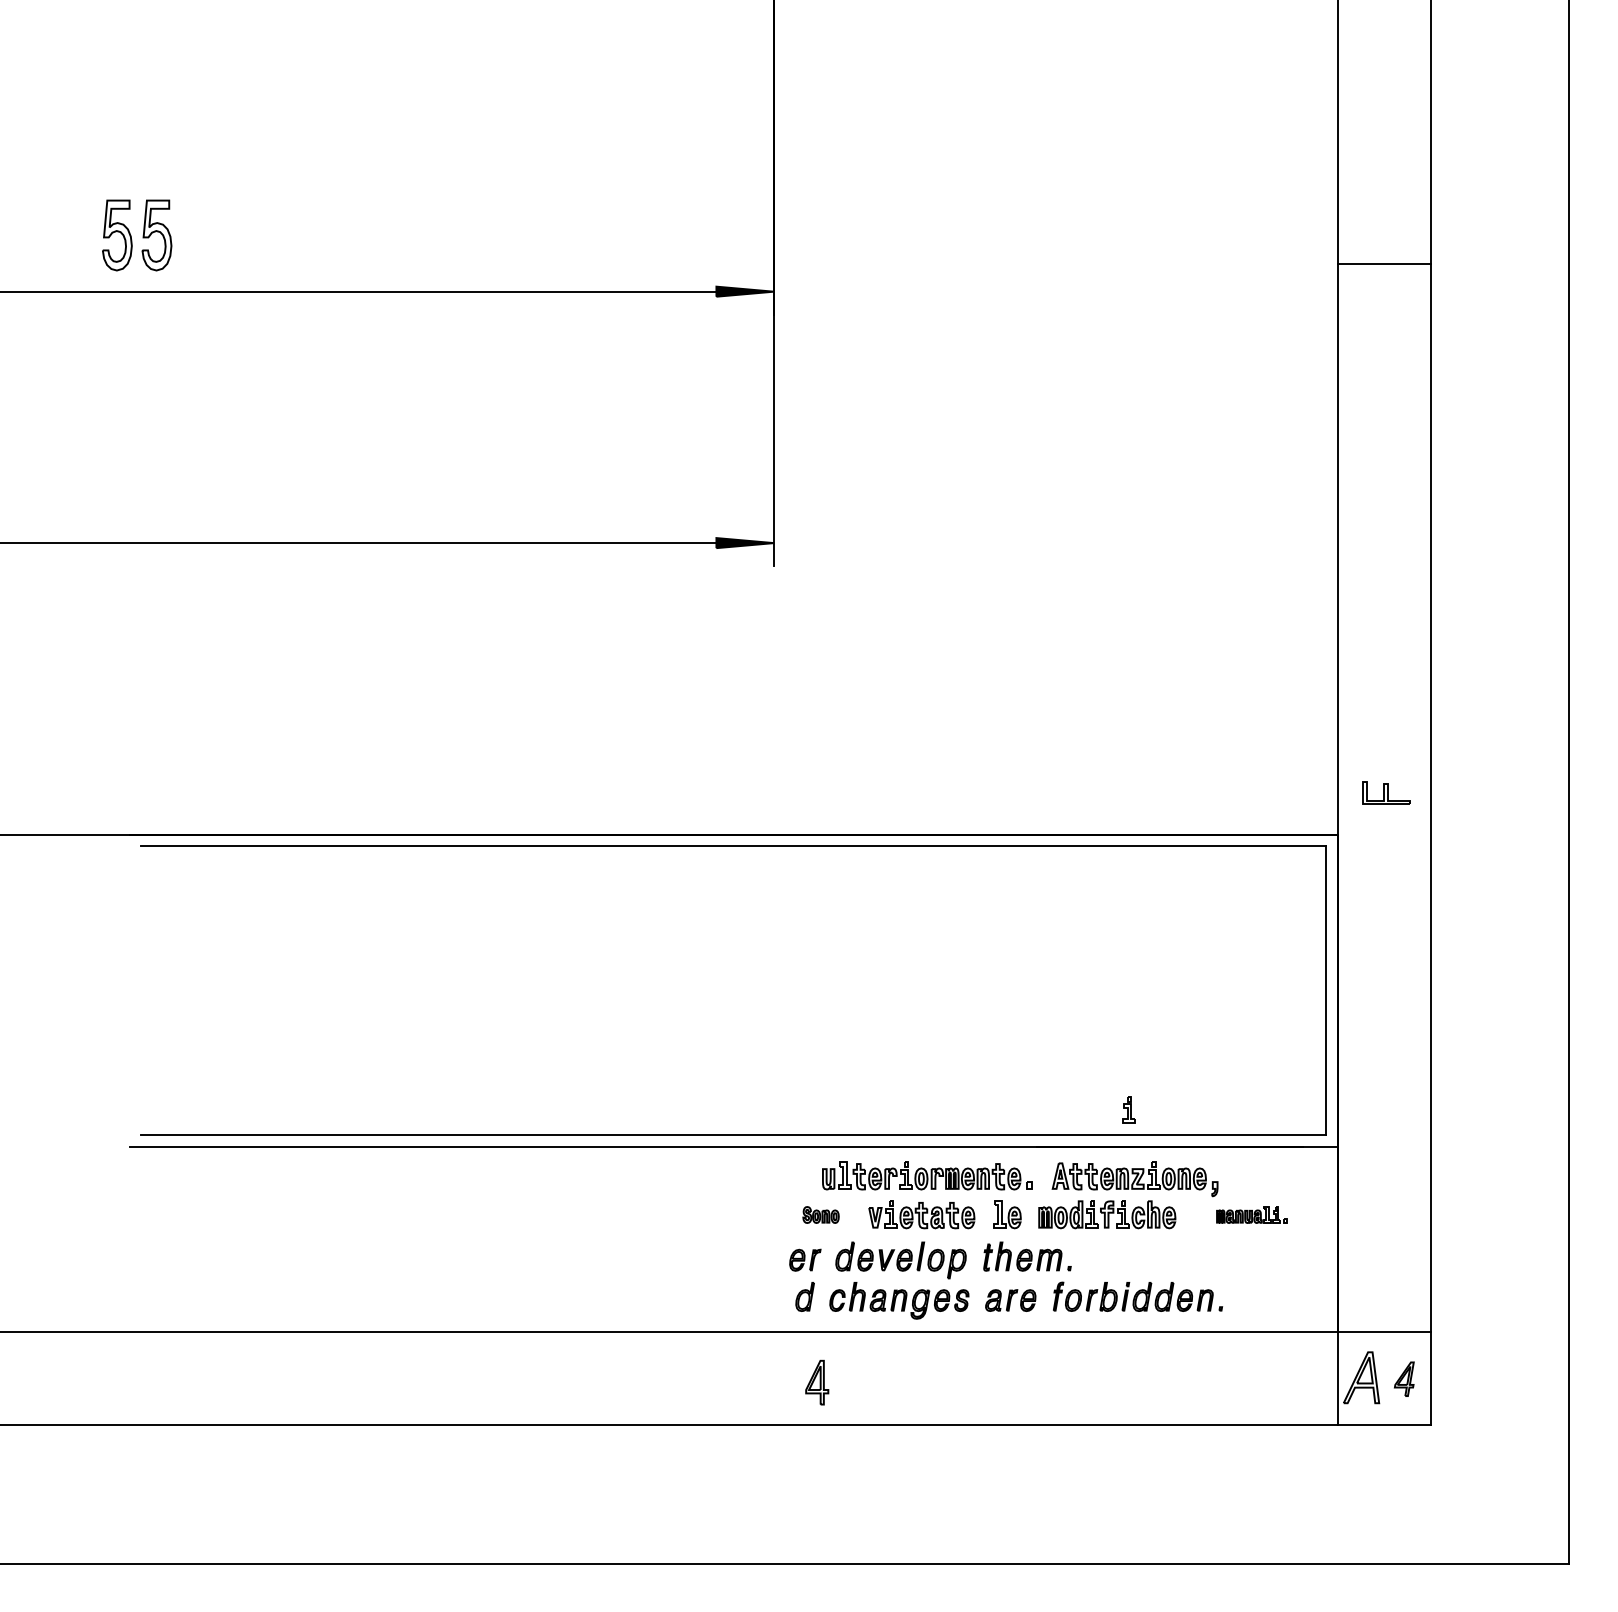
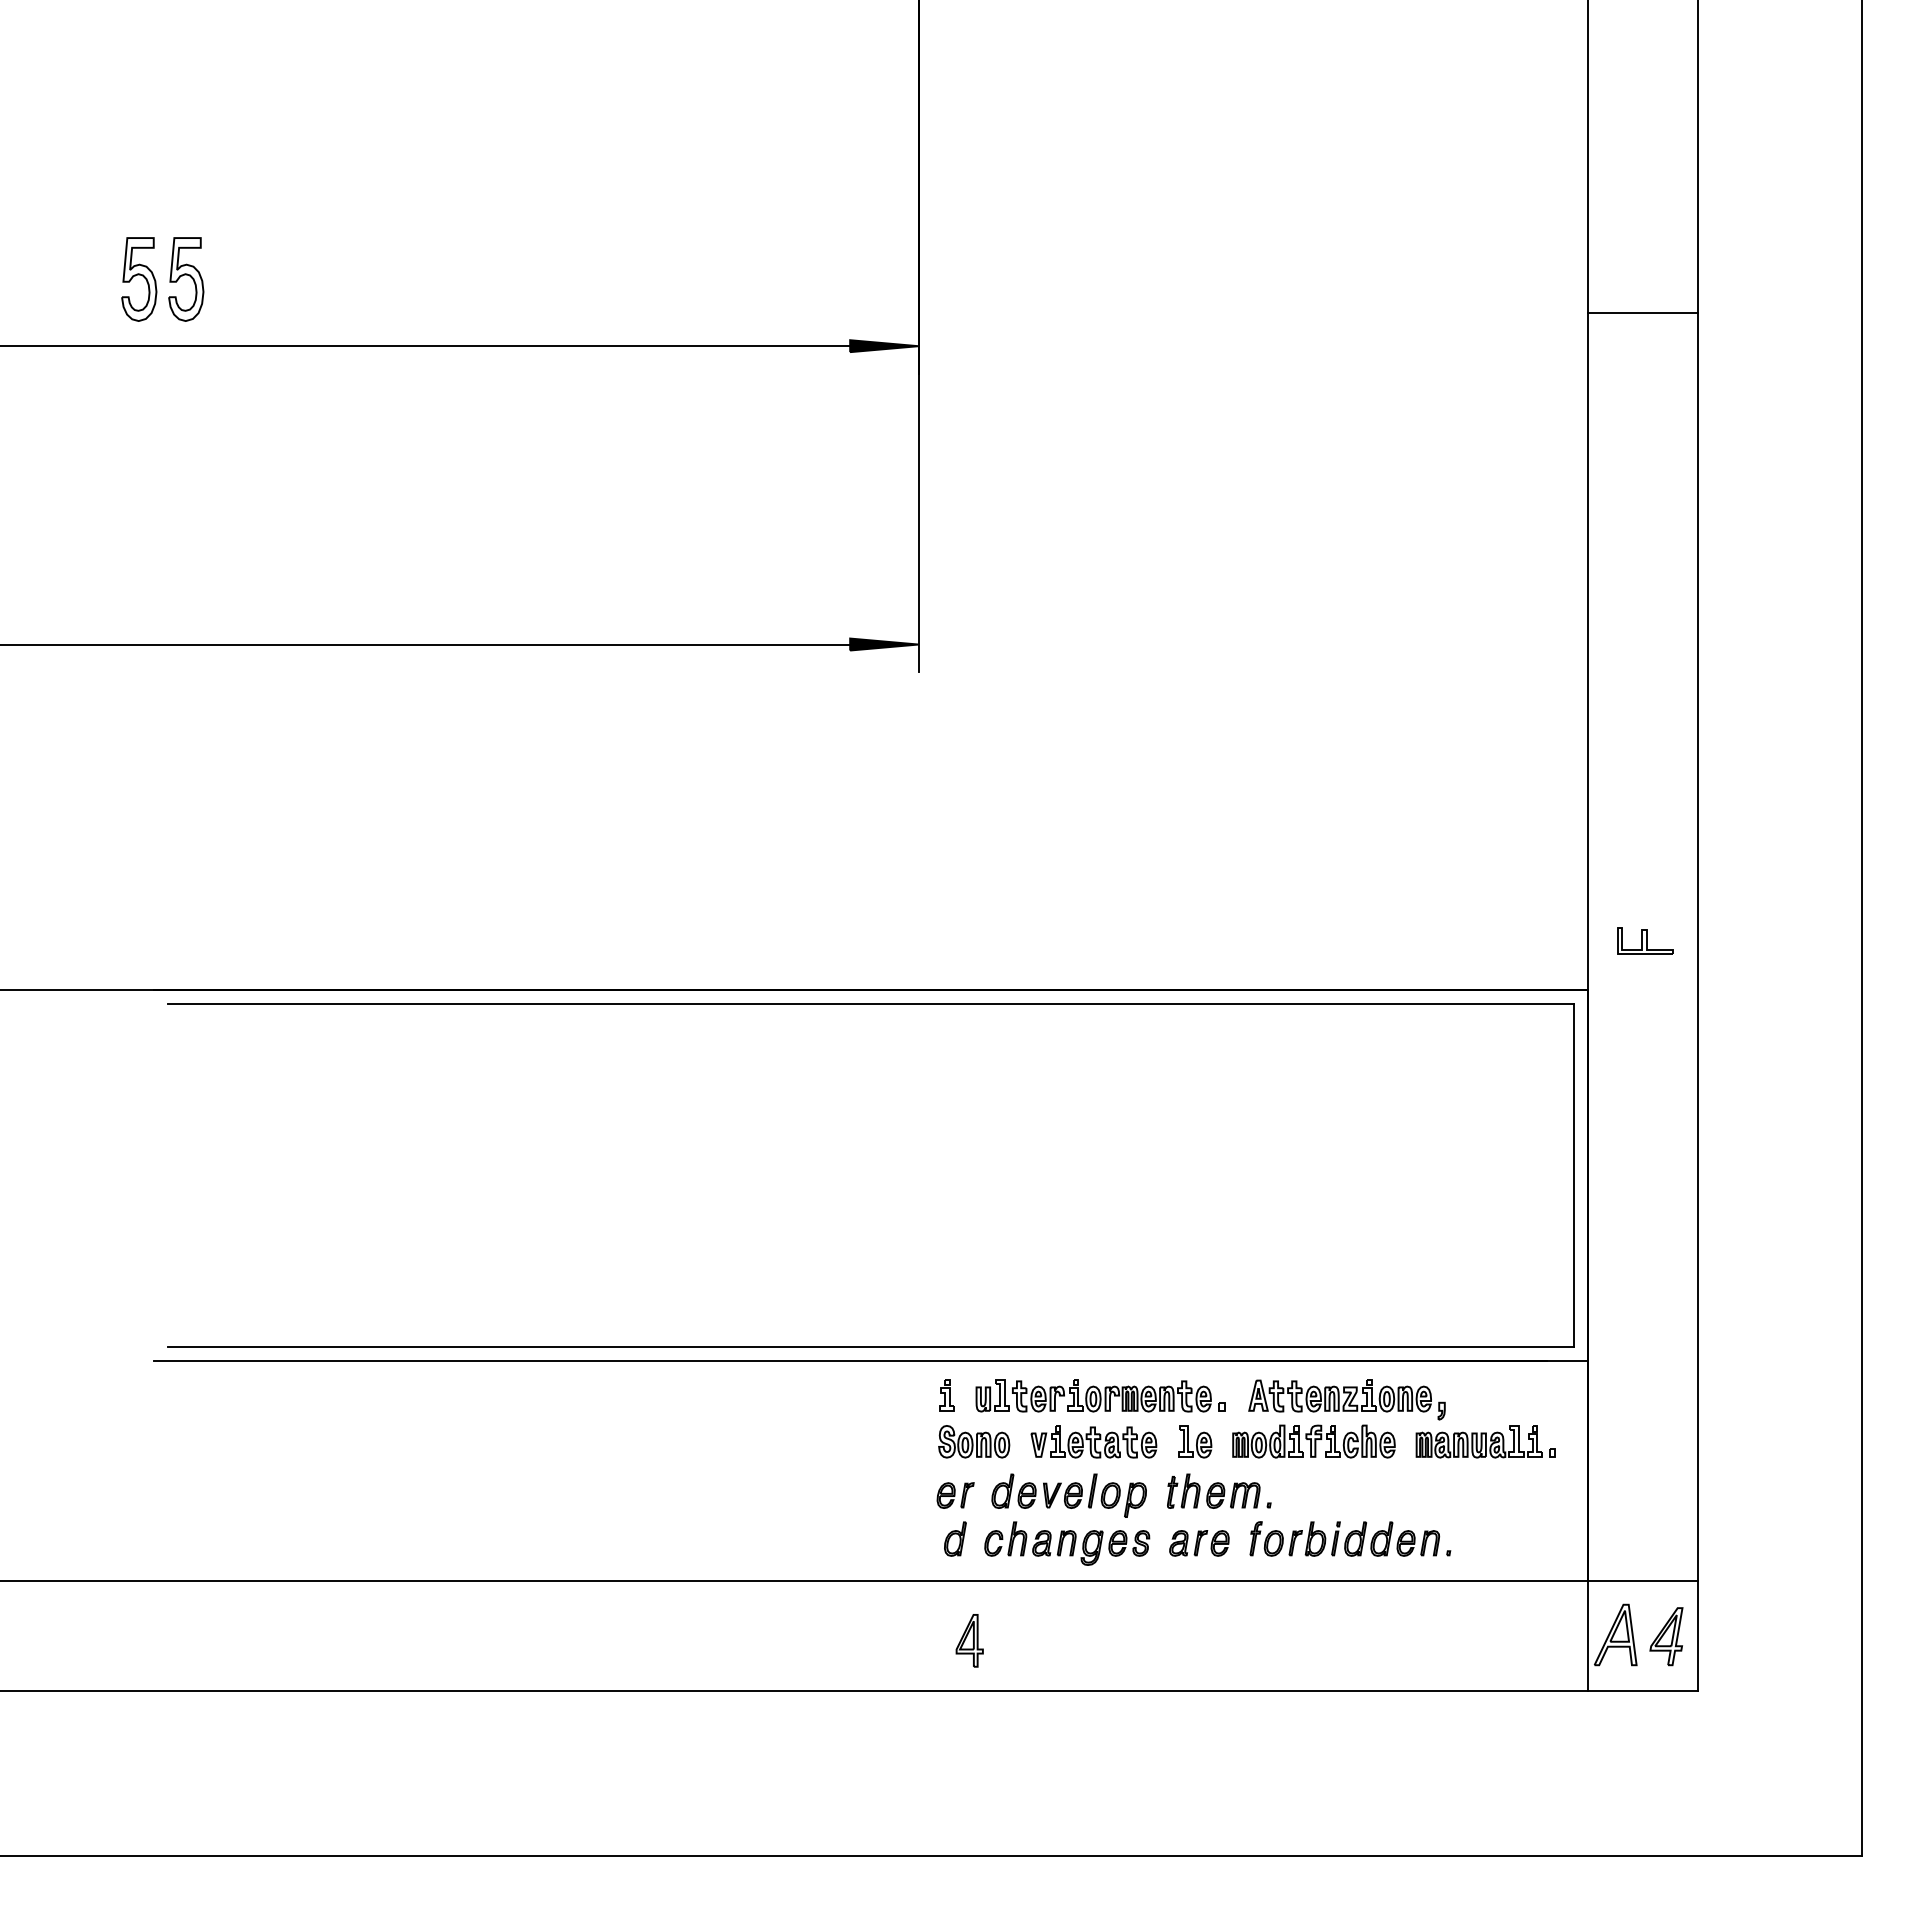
part: (1128, 1110) -> (946, 1395), moved
part: (821, 1214) -> (974, 1441), size x1.67
part: (1251, 1214) -> (1485, 1441), size x1.67
part: (1404, 1379) -> (1666, 1636), size x1.43

